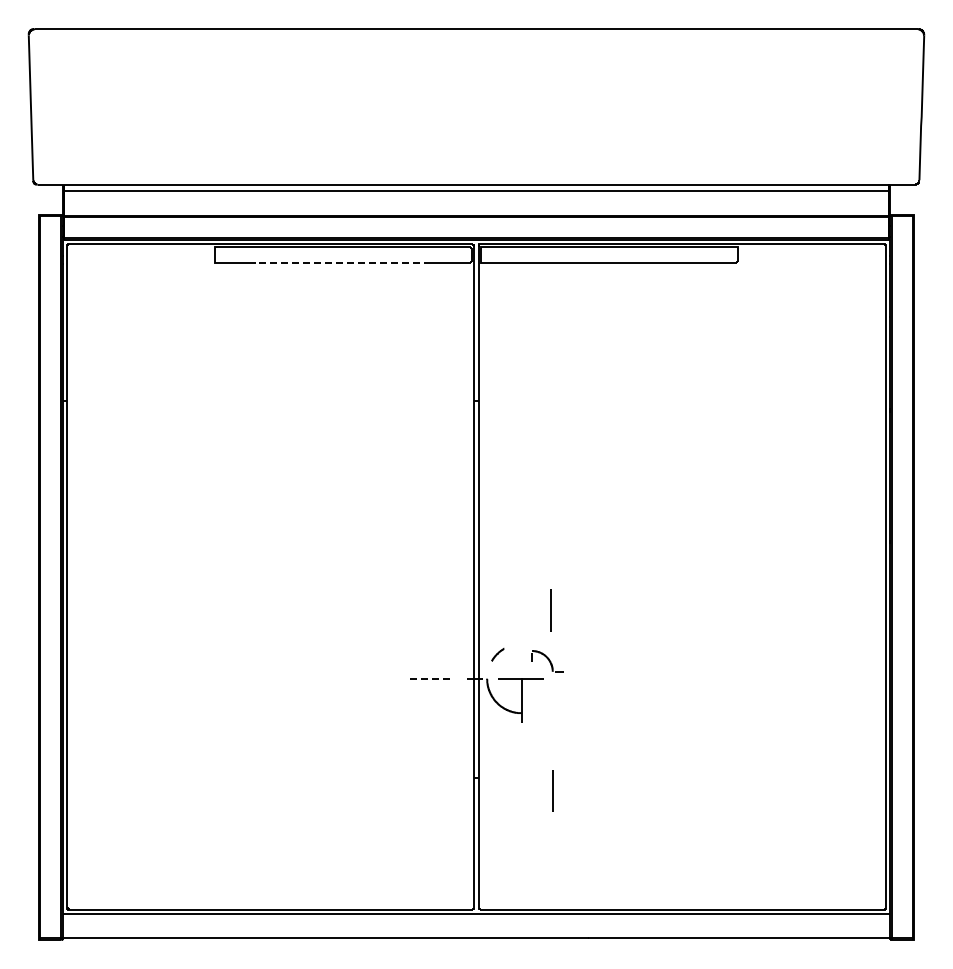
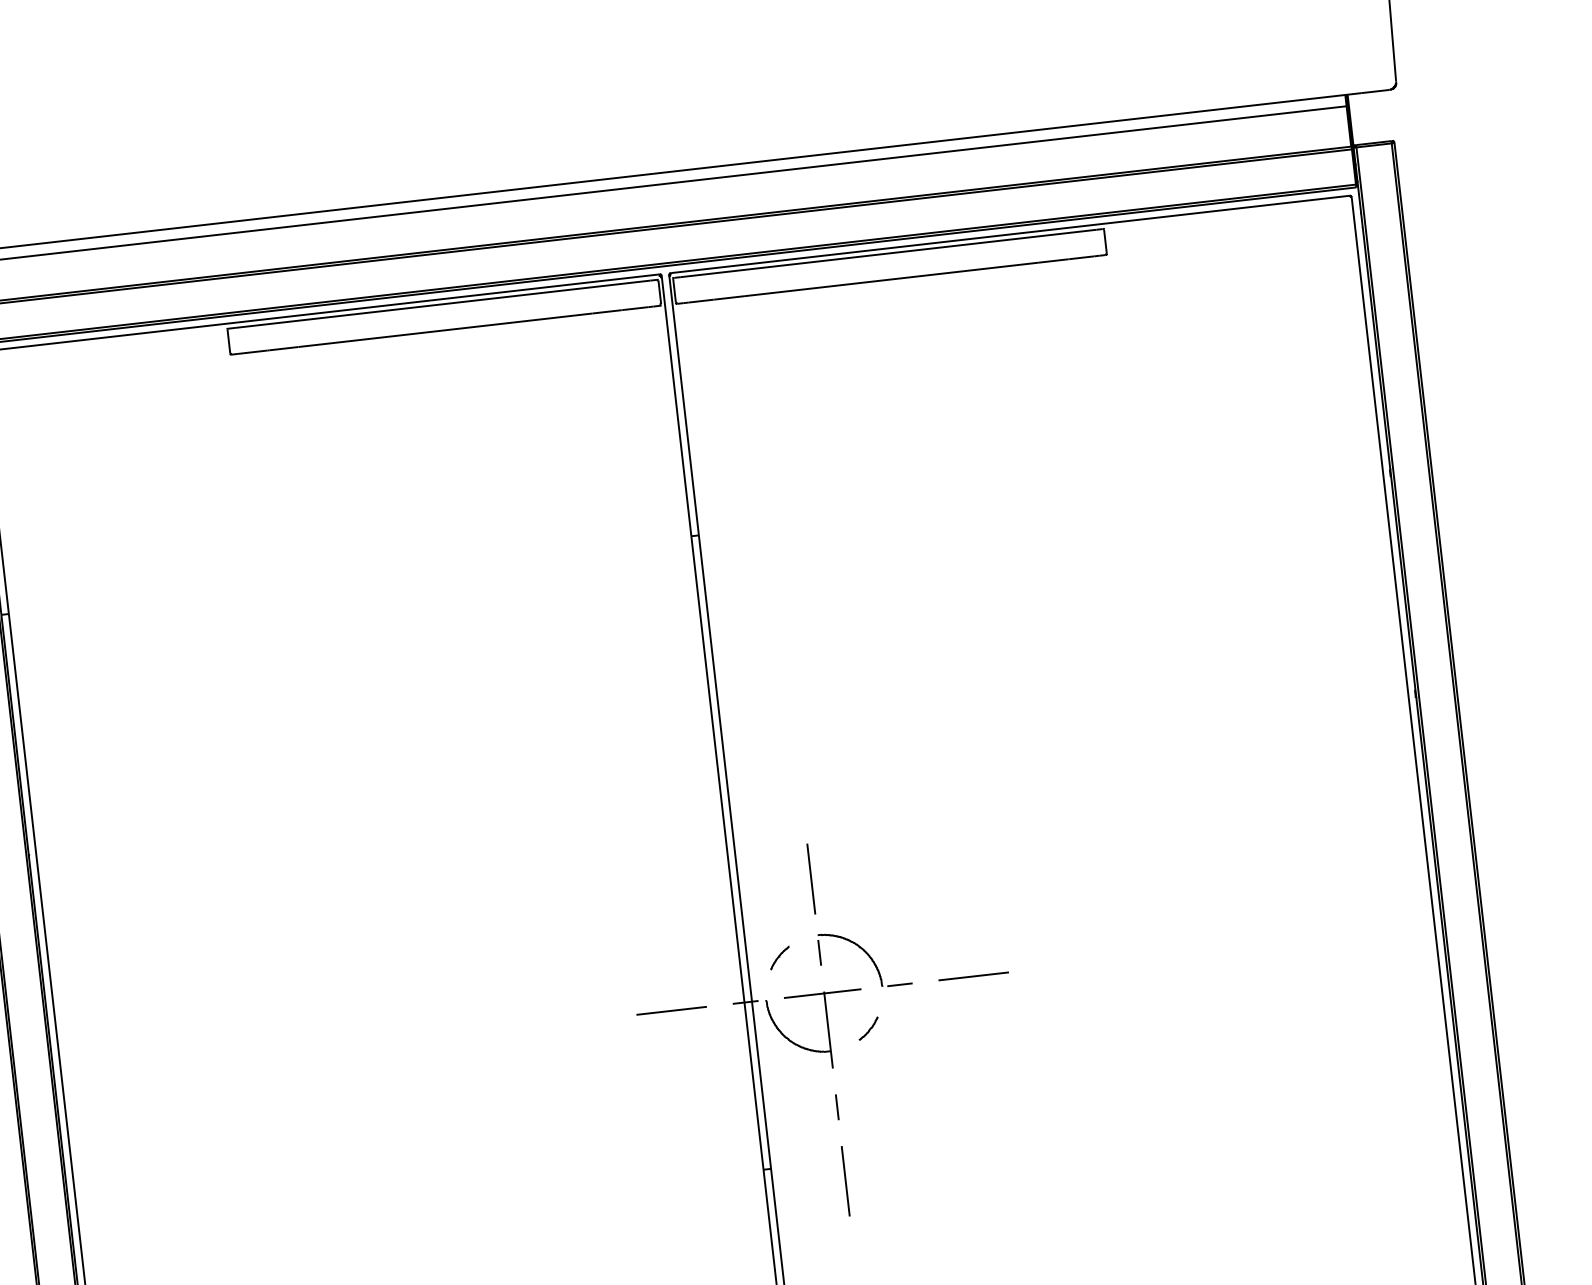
line: (343, 262) -> (445, 329), dashed -> solid
line: (550, 610) -> (810, 879), moved
part: (547, 661) -> (864, 959), size x1.67
line: (431, 678) -> (673, 1010), dashed -> solid
line: (610, 678) -> (973, 976), added
line: (545, 702) -> (868, 1028), added
line: (521, 746) -> (836, 1107), added
line: (552, 790) -> (845, 1181), moved

